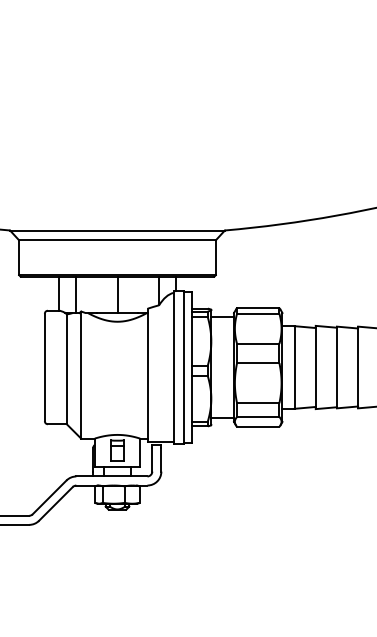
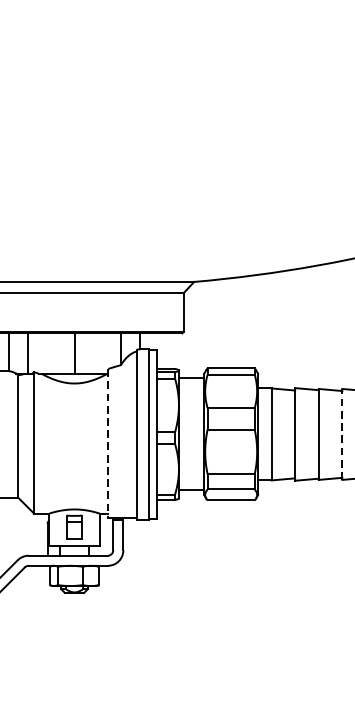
line: (358, 367) -> (342, 434), solid -> dashed
line: (147, 375) -> (107, 443), solid -> dashed

